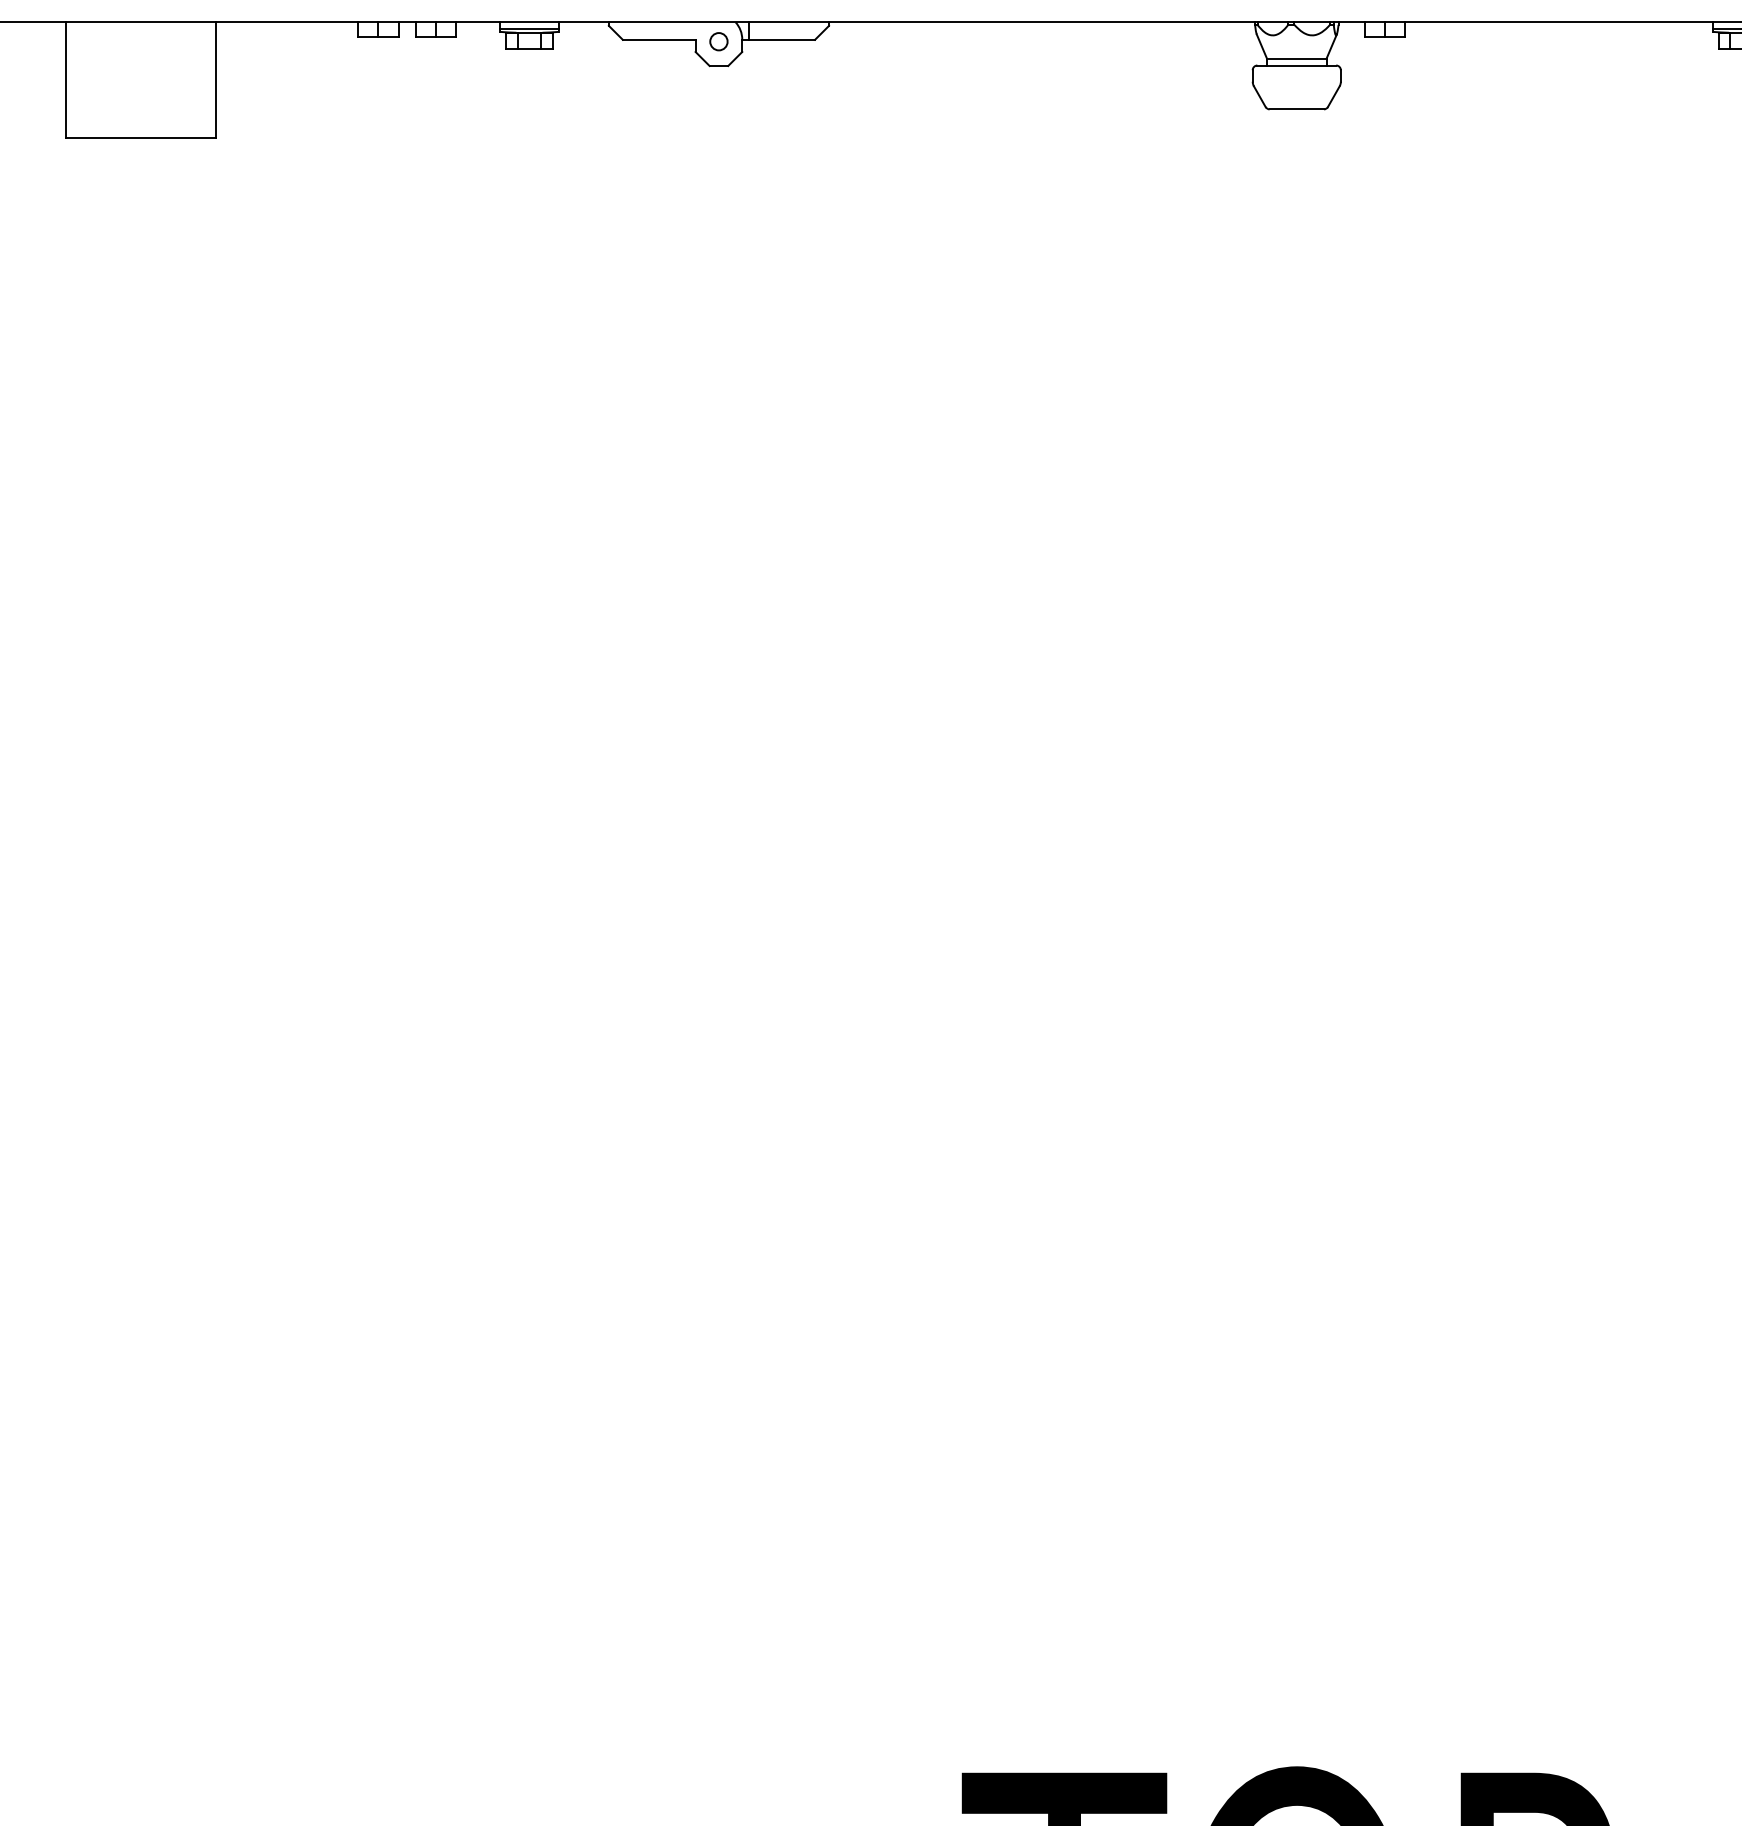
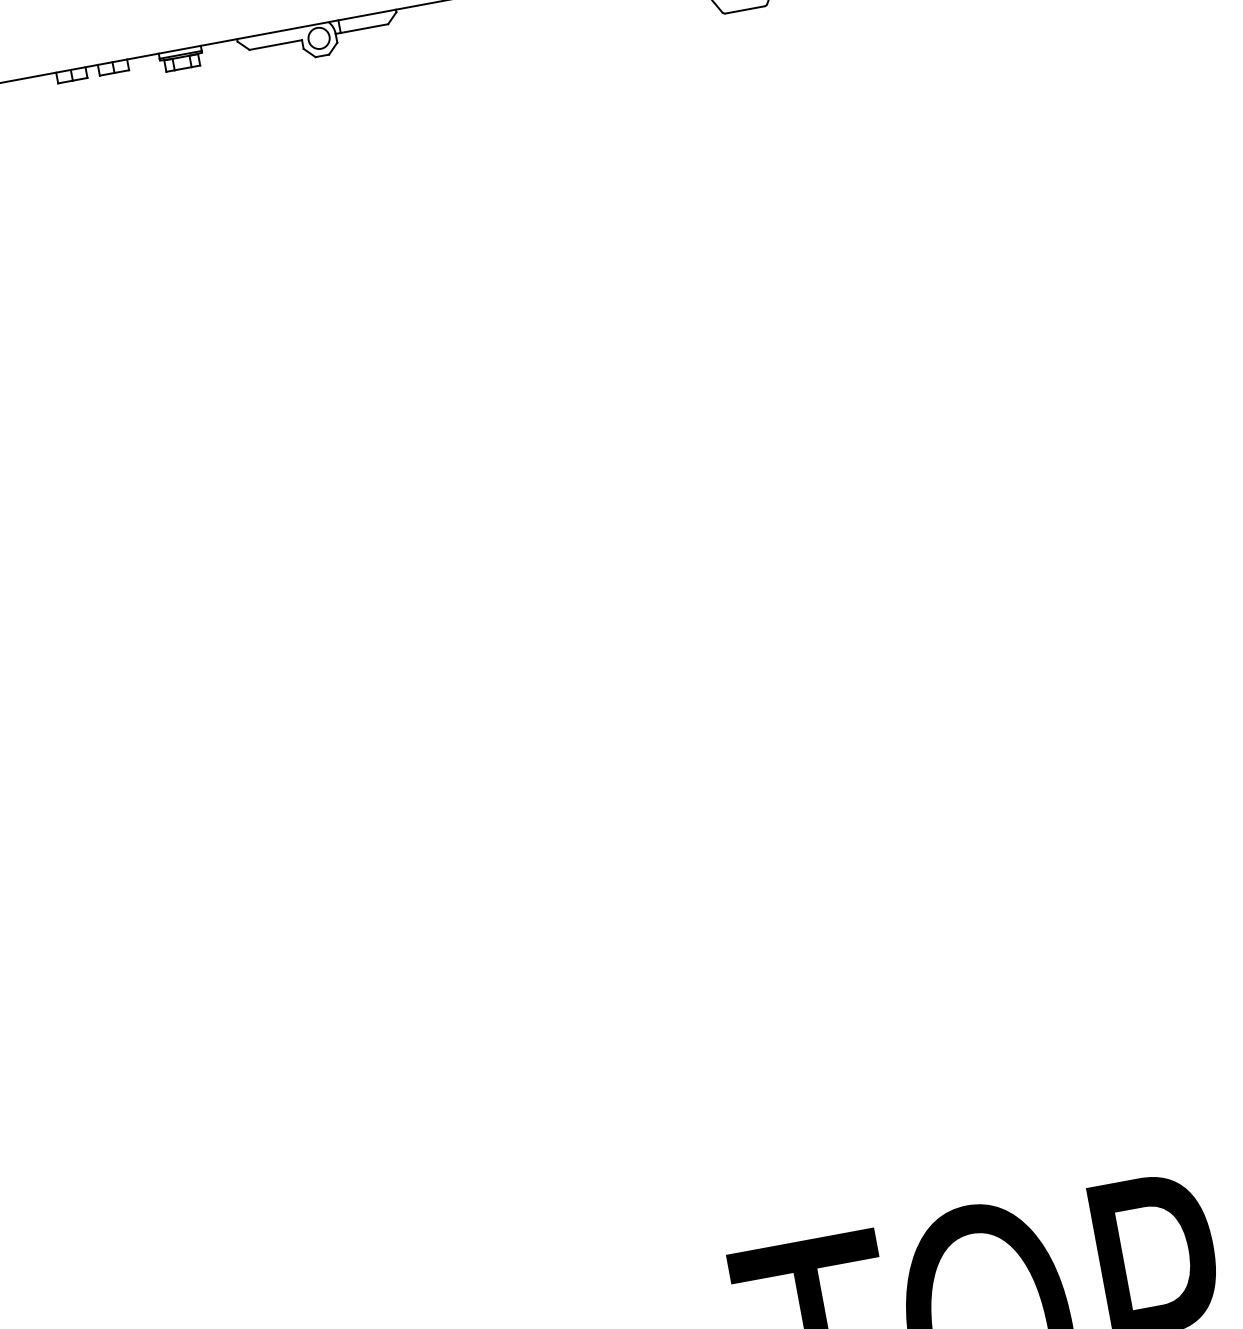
circle: (718, 41) -> (318, 38), size x1.67

